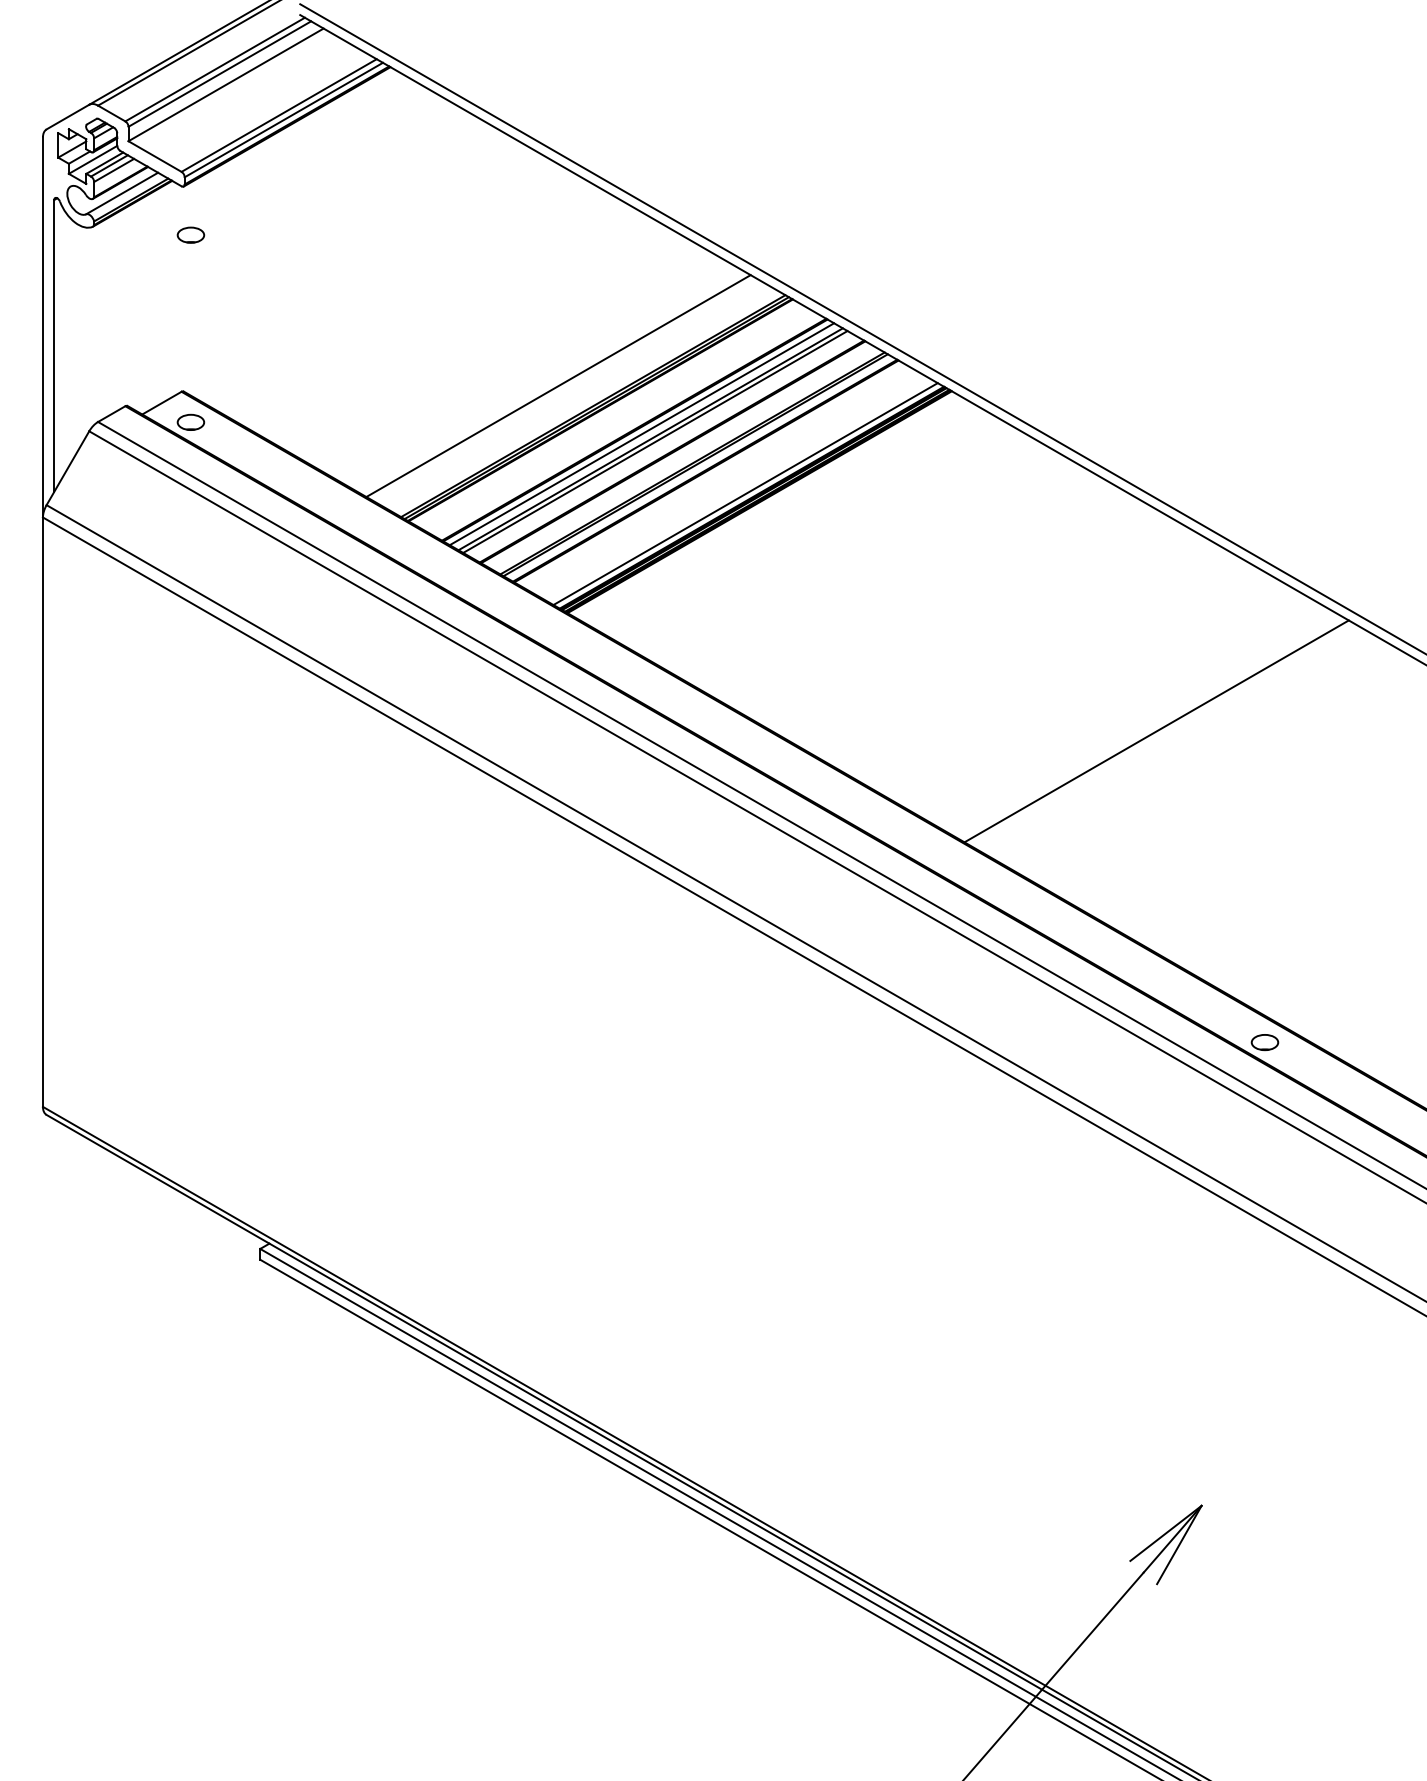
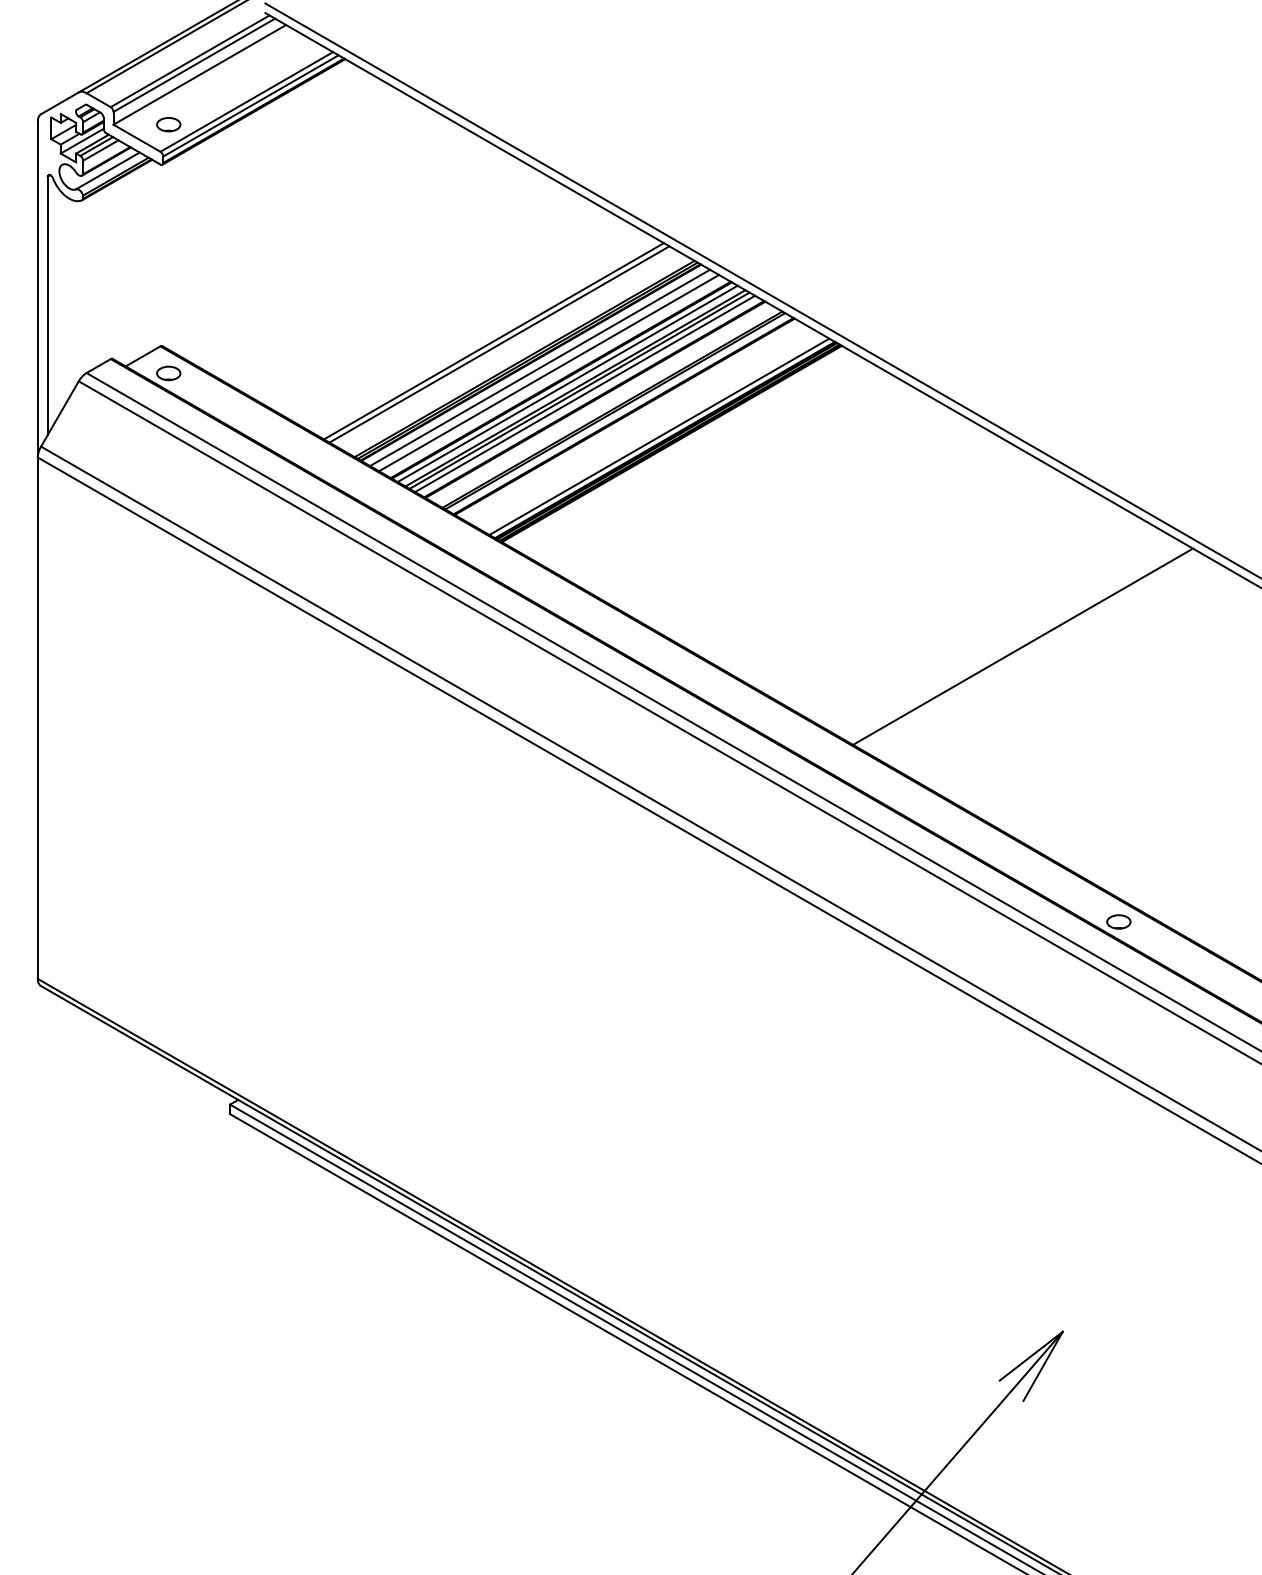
part: (190, 234) -> (168, 124), moved
line: (564, 389) -> (499, 344), added
line: (610, 416) -> (539, 368), added
line: (620, 422) -> (548, 373), added
line: (661, 445) -> (585, 393), added

